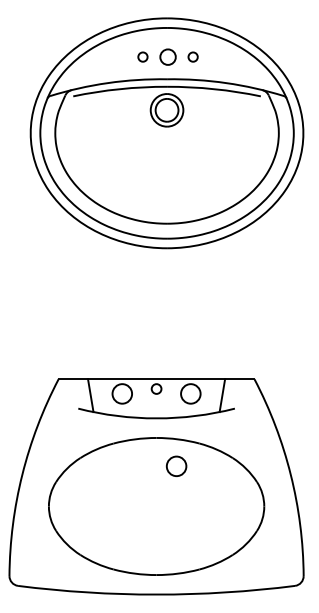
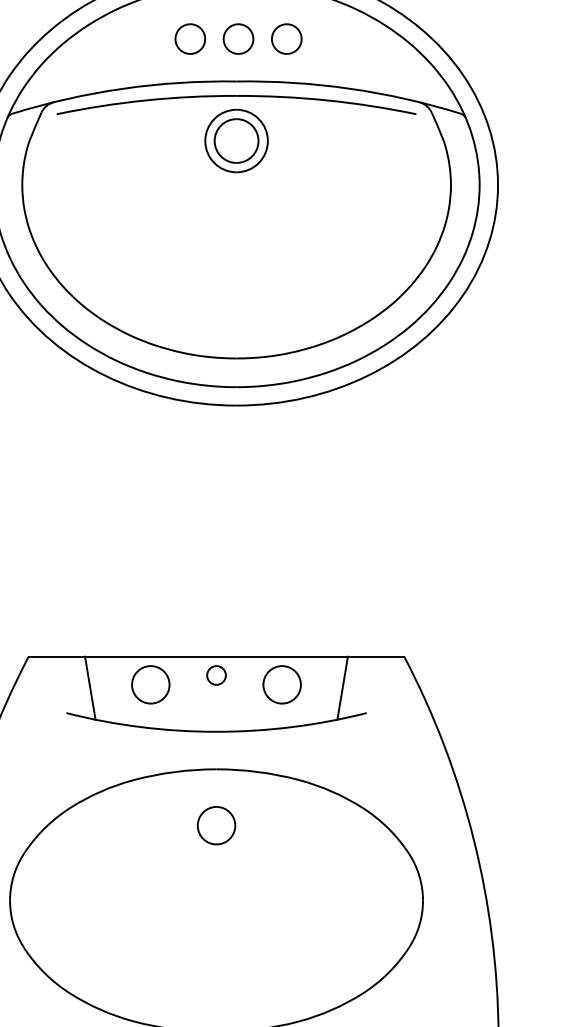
circle: (142, 56) -> (189, 37), size x1.67
circle: (192, 56) -> (285, 37), size x1.67
circle: (176, 465) -> (216, 824), moved

